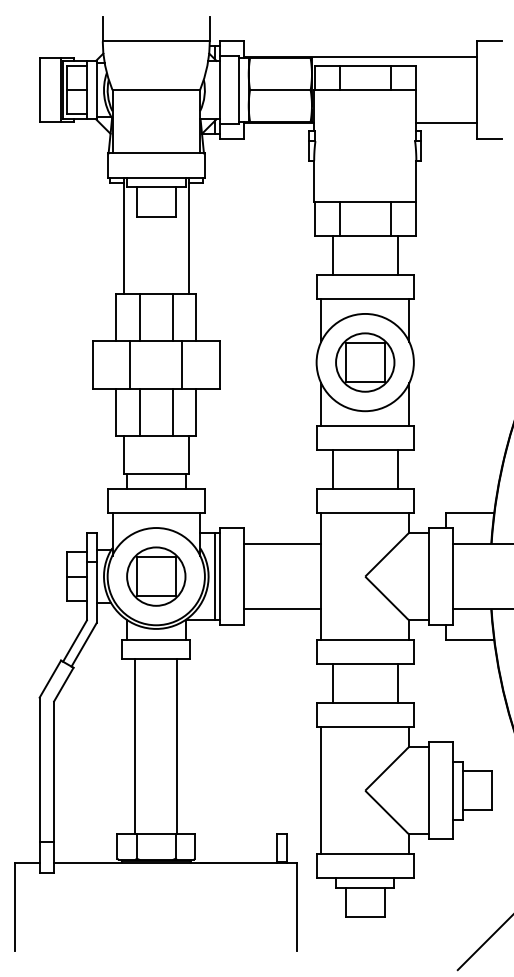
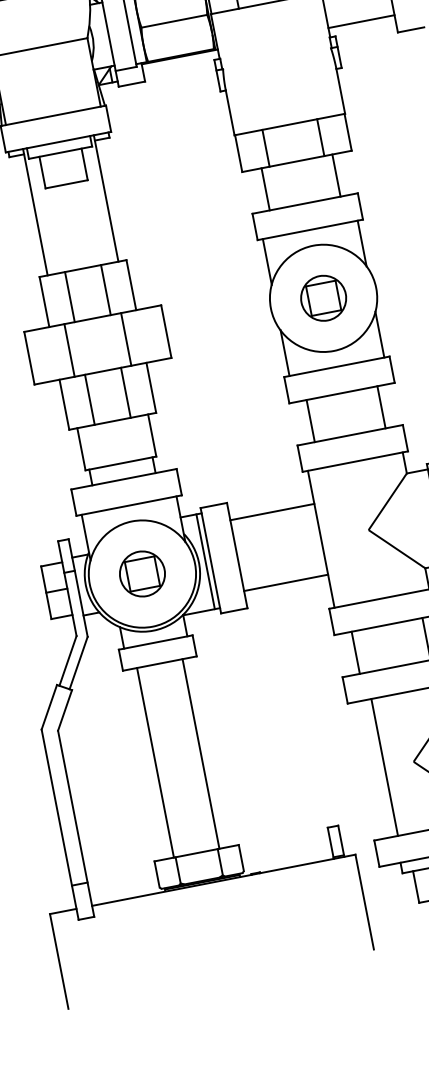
part: (365, 362) -> (323, 298), size x0.7
part: (156, 576) -> (142, 573), size x0.7
line: (321, 790) -> (384, 767), moved

